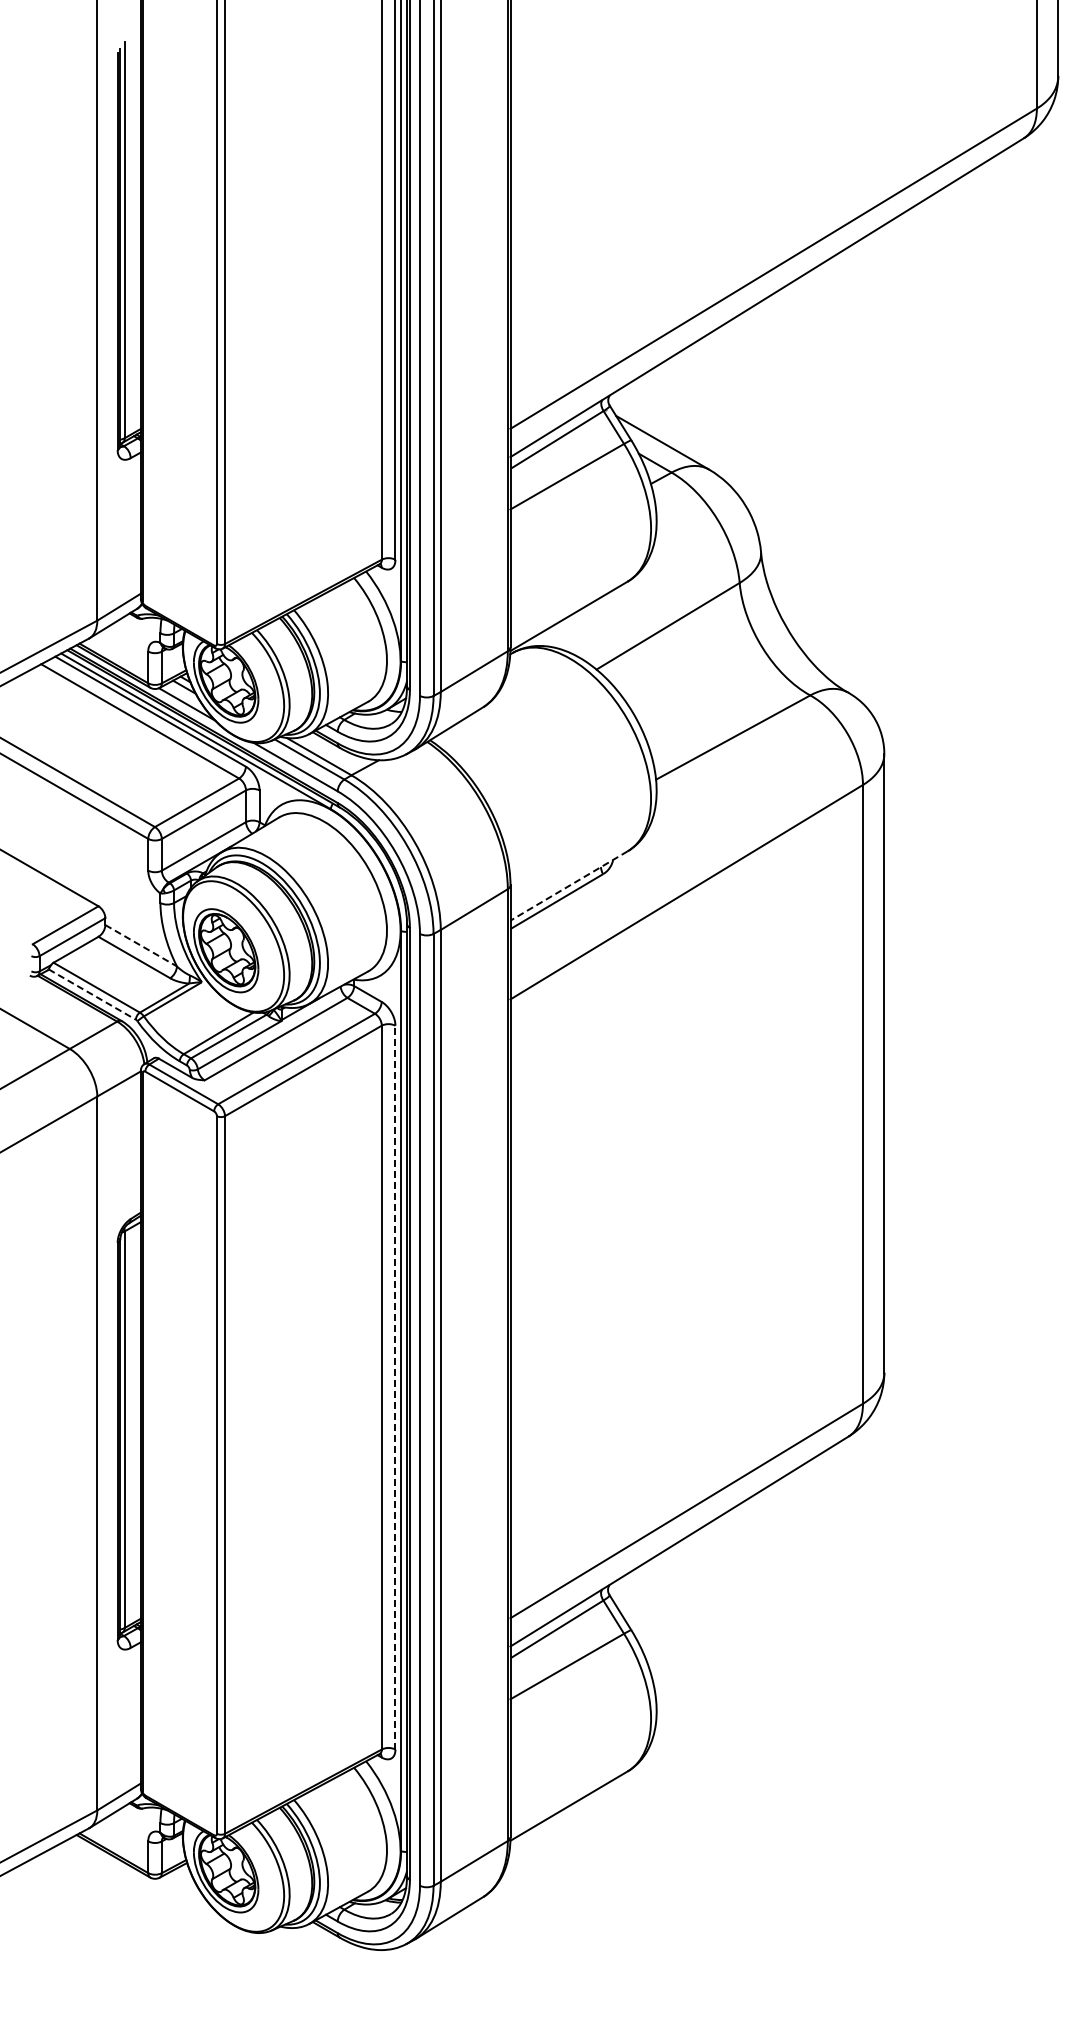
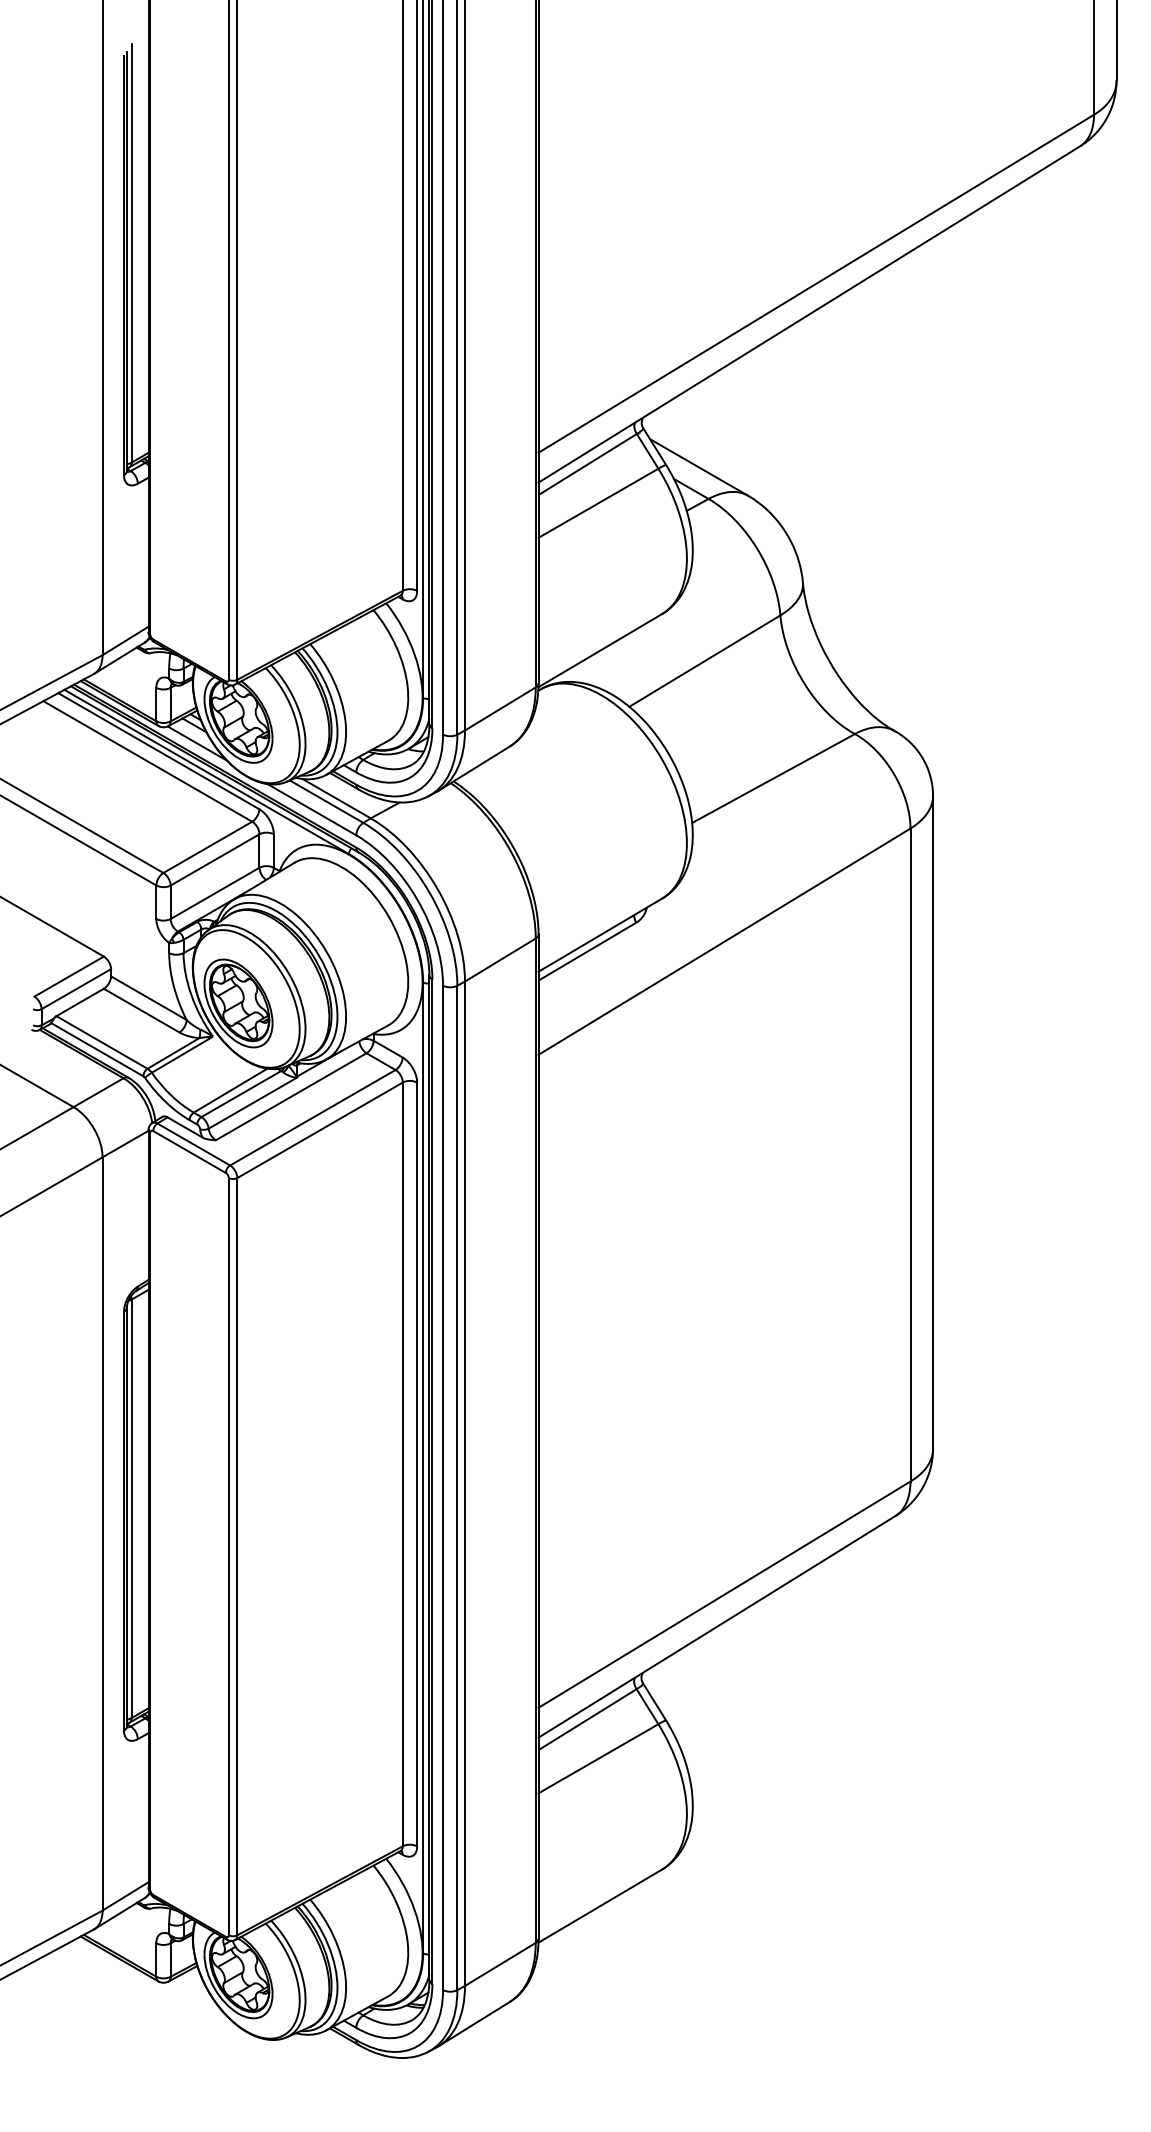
line: (568, 886) -> (599, 935), dashed -> solid
line: (141, 945) -> (149, 997), dashed -> solid
line: (92, 994) -> (97, 1049), dashed -> solid
line: (395, 1387) -> (417, 1464), dashed -> solid

